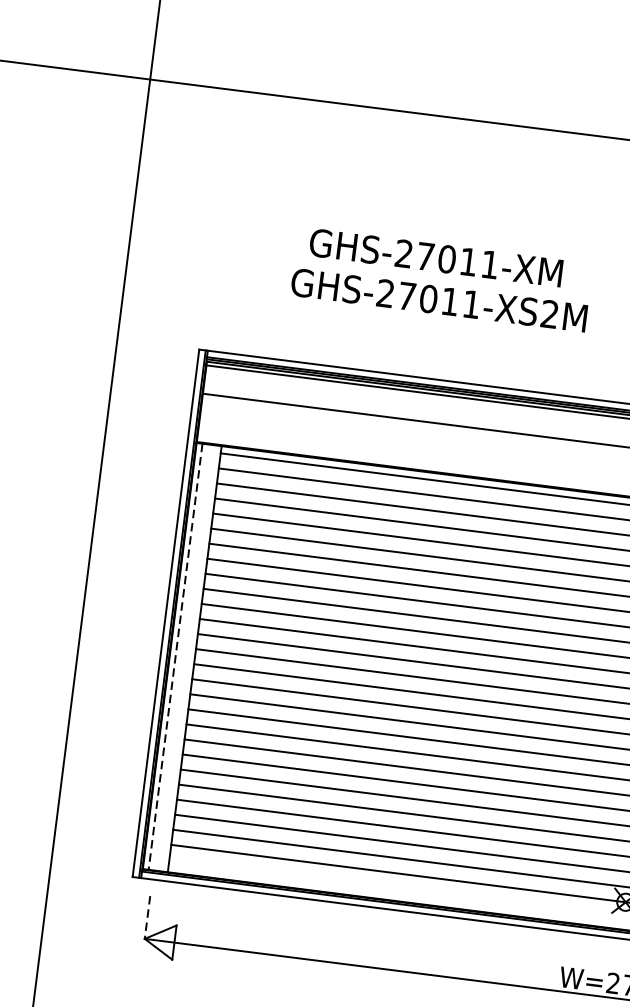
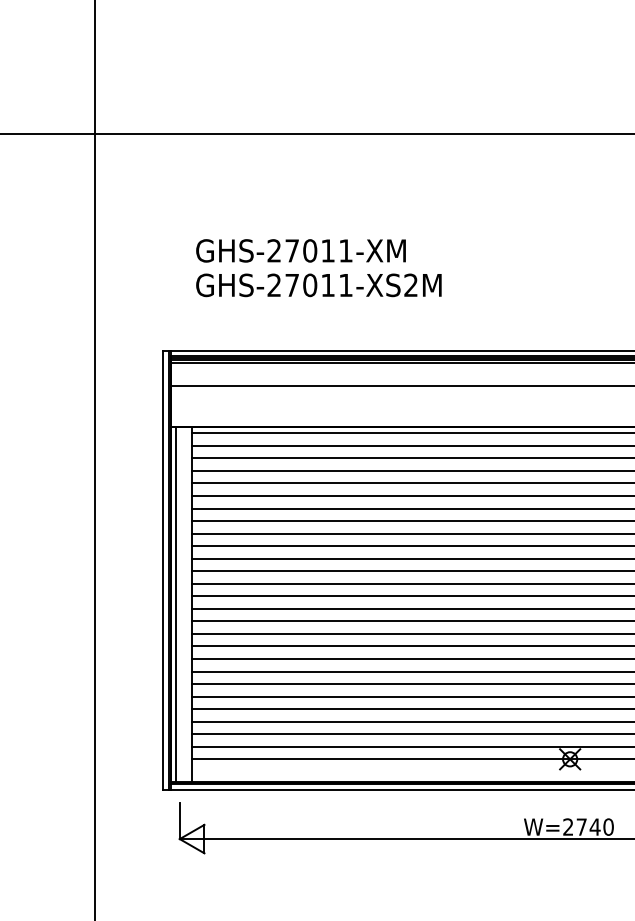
text: (435, 257) -> (300, 250), moved
text: (438, 300) -> (318, 285), moved
line: (175, 657) -> (175, 605), dashed -> solid
line: (147, 917) -> (179, 821), dashed -> solid

